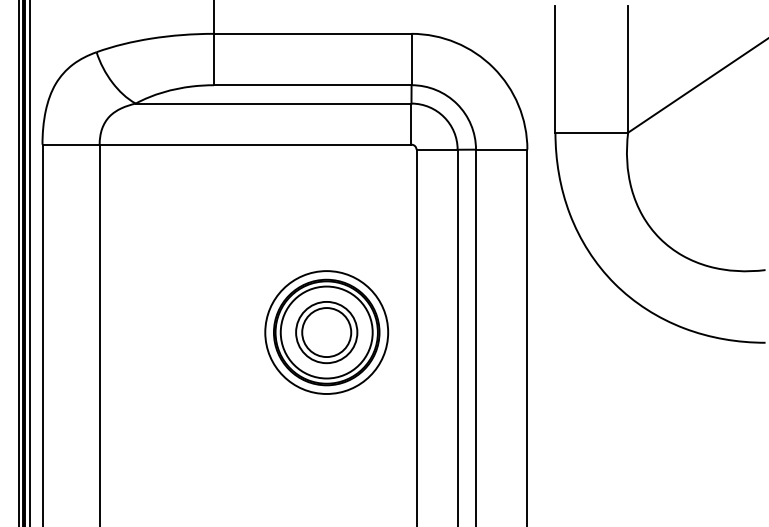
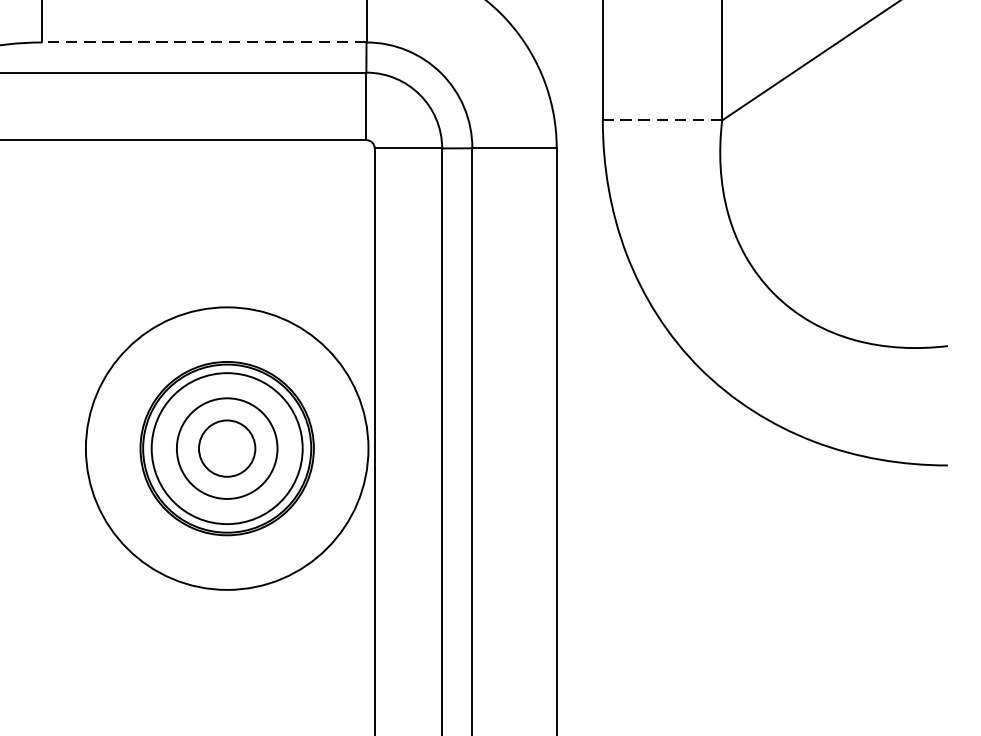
line: (312, 85) -> (203, 42), solid -> dashed
line: (591, 132) -> (662, 120), solid -> dashed
circle: (326, 332) -> (226, 448), size x0.7
circle: (326, 332) -> (226, 448), size x1.4

